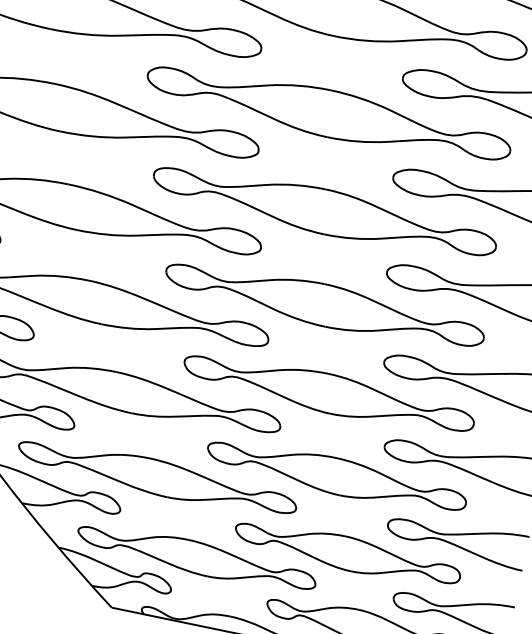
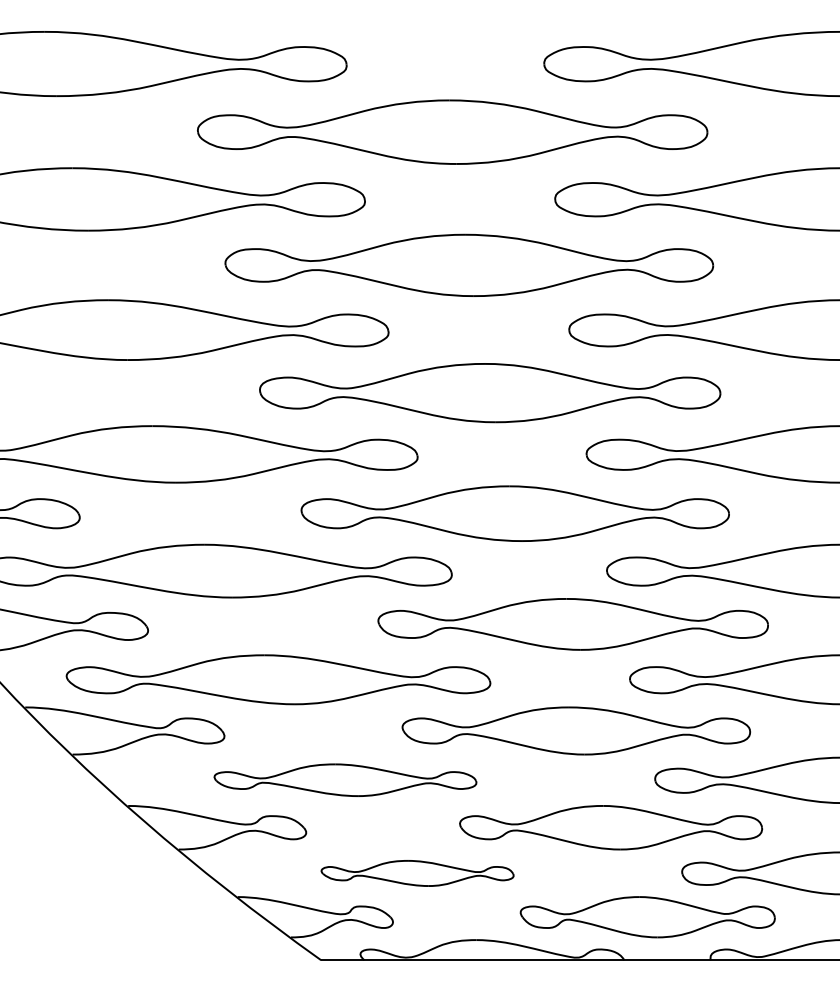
part: (328, 393) -> (572, 624), moved
part: (157, 476) -> (345, 779), size x0.7
part: (196, 557) -> (417, 873), size x0.6

